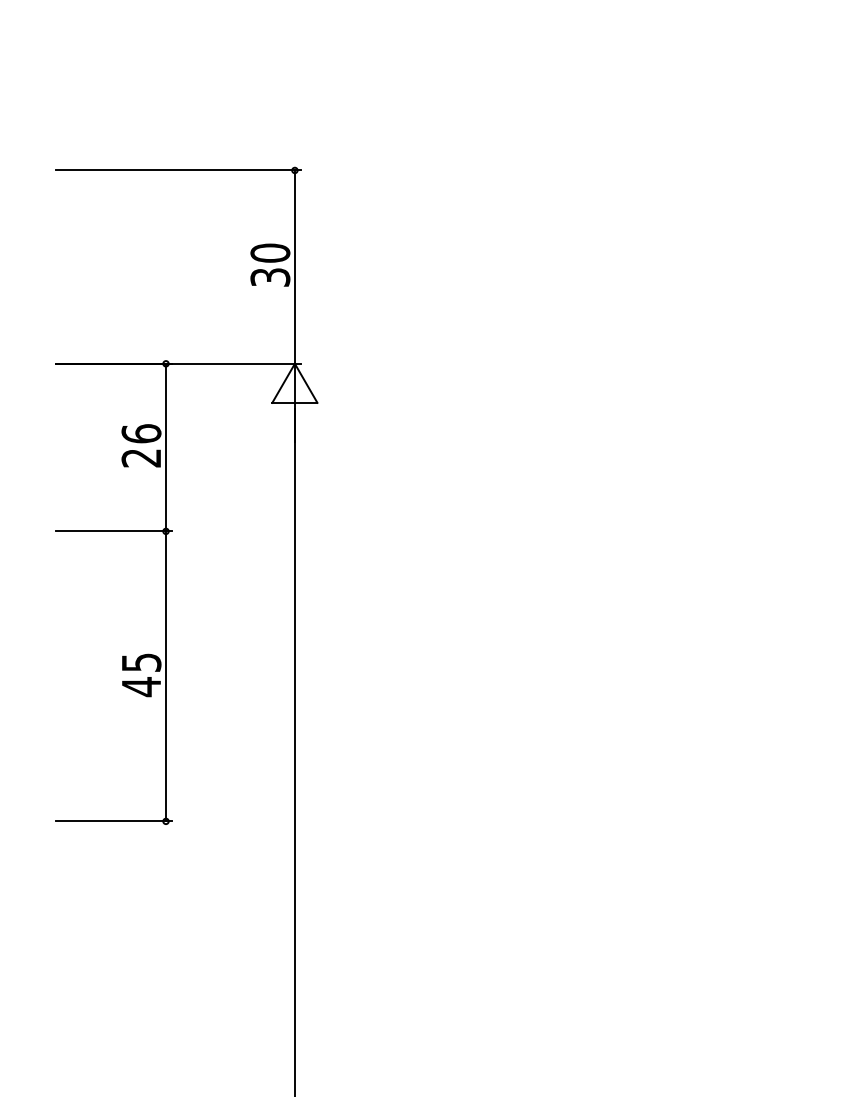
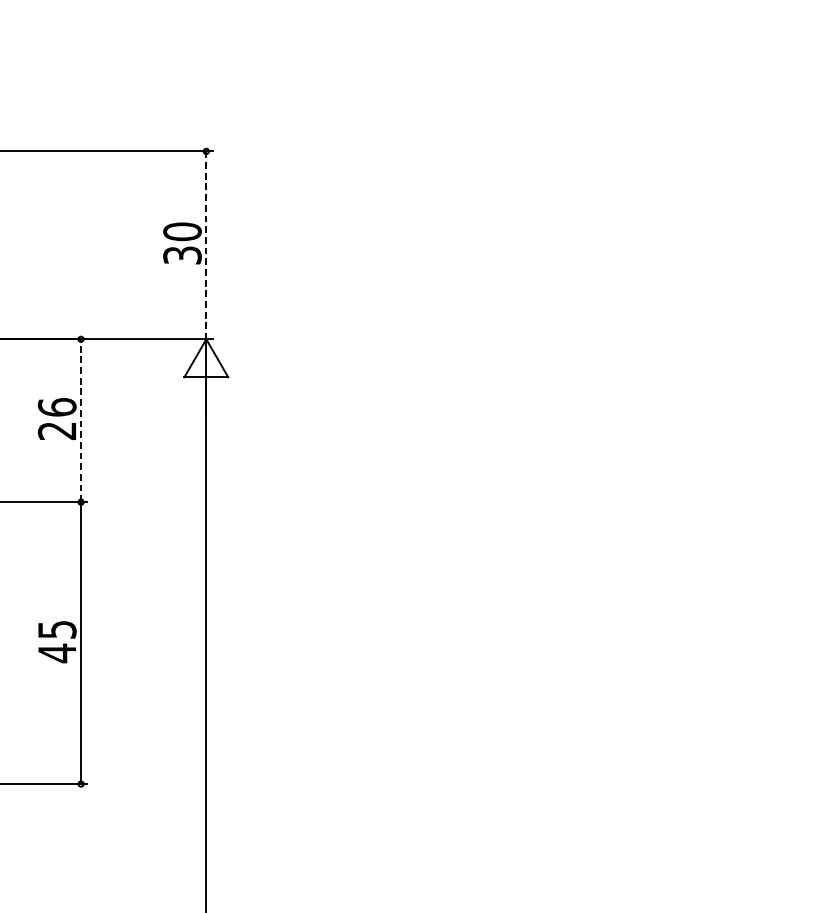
line: (294, 267) -> (205, 245), solid -> dashed
line: (166, 447) -> (81, 420), solid -> dashed

